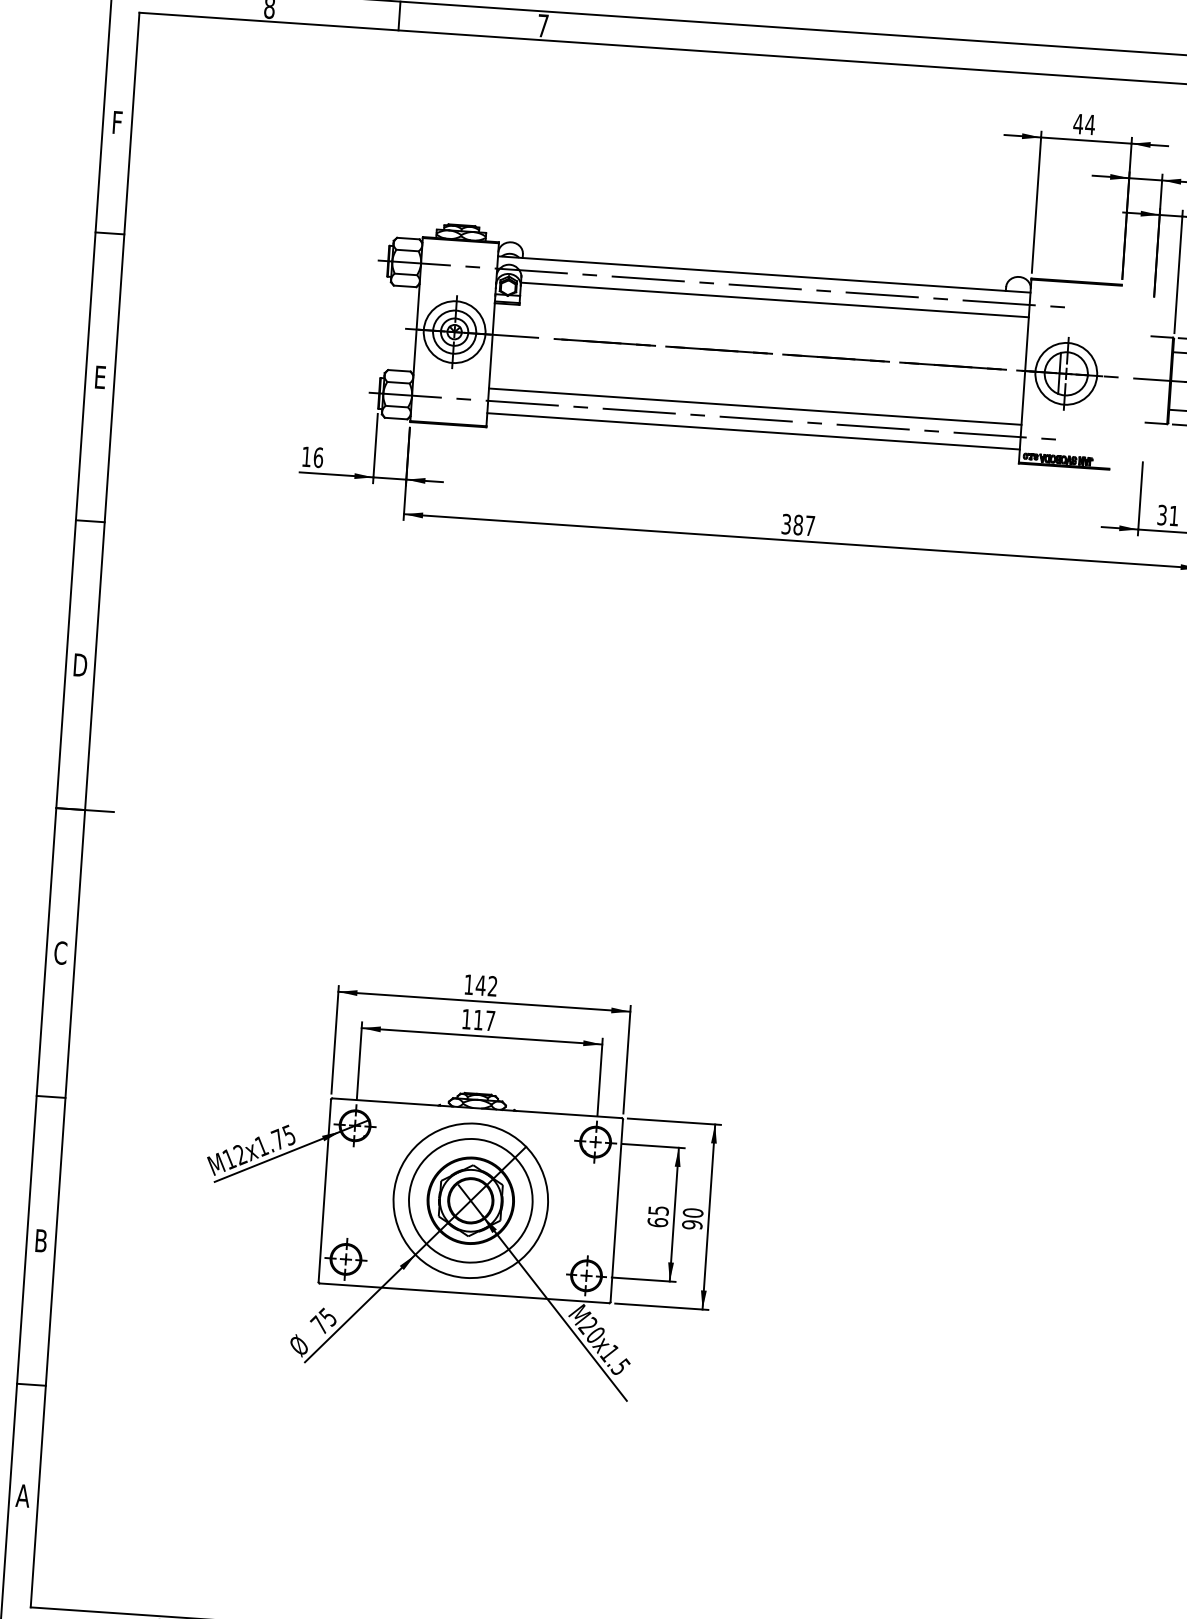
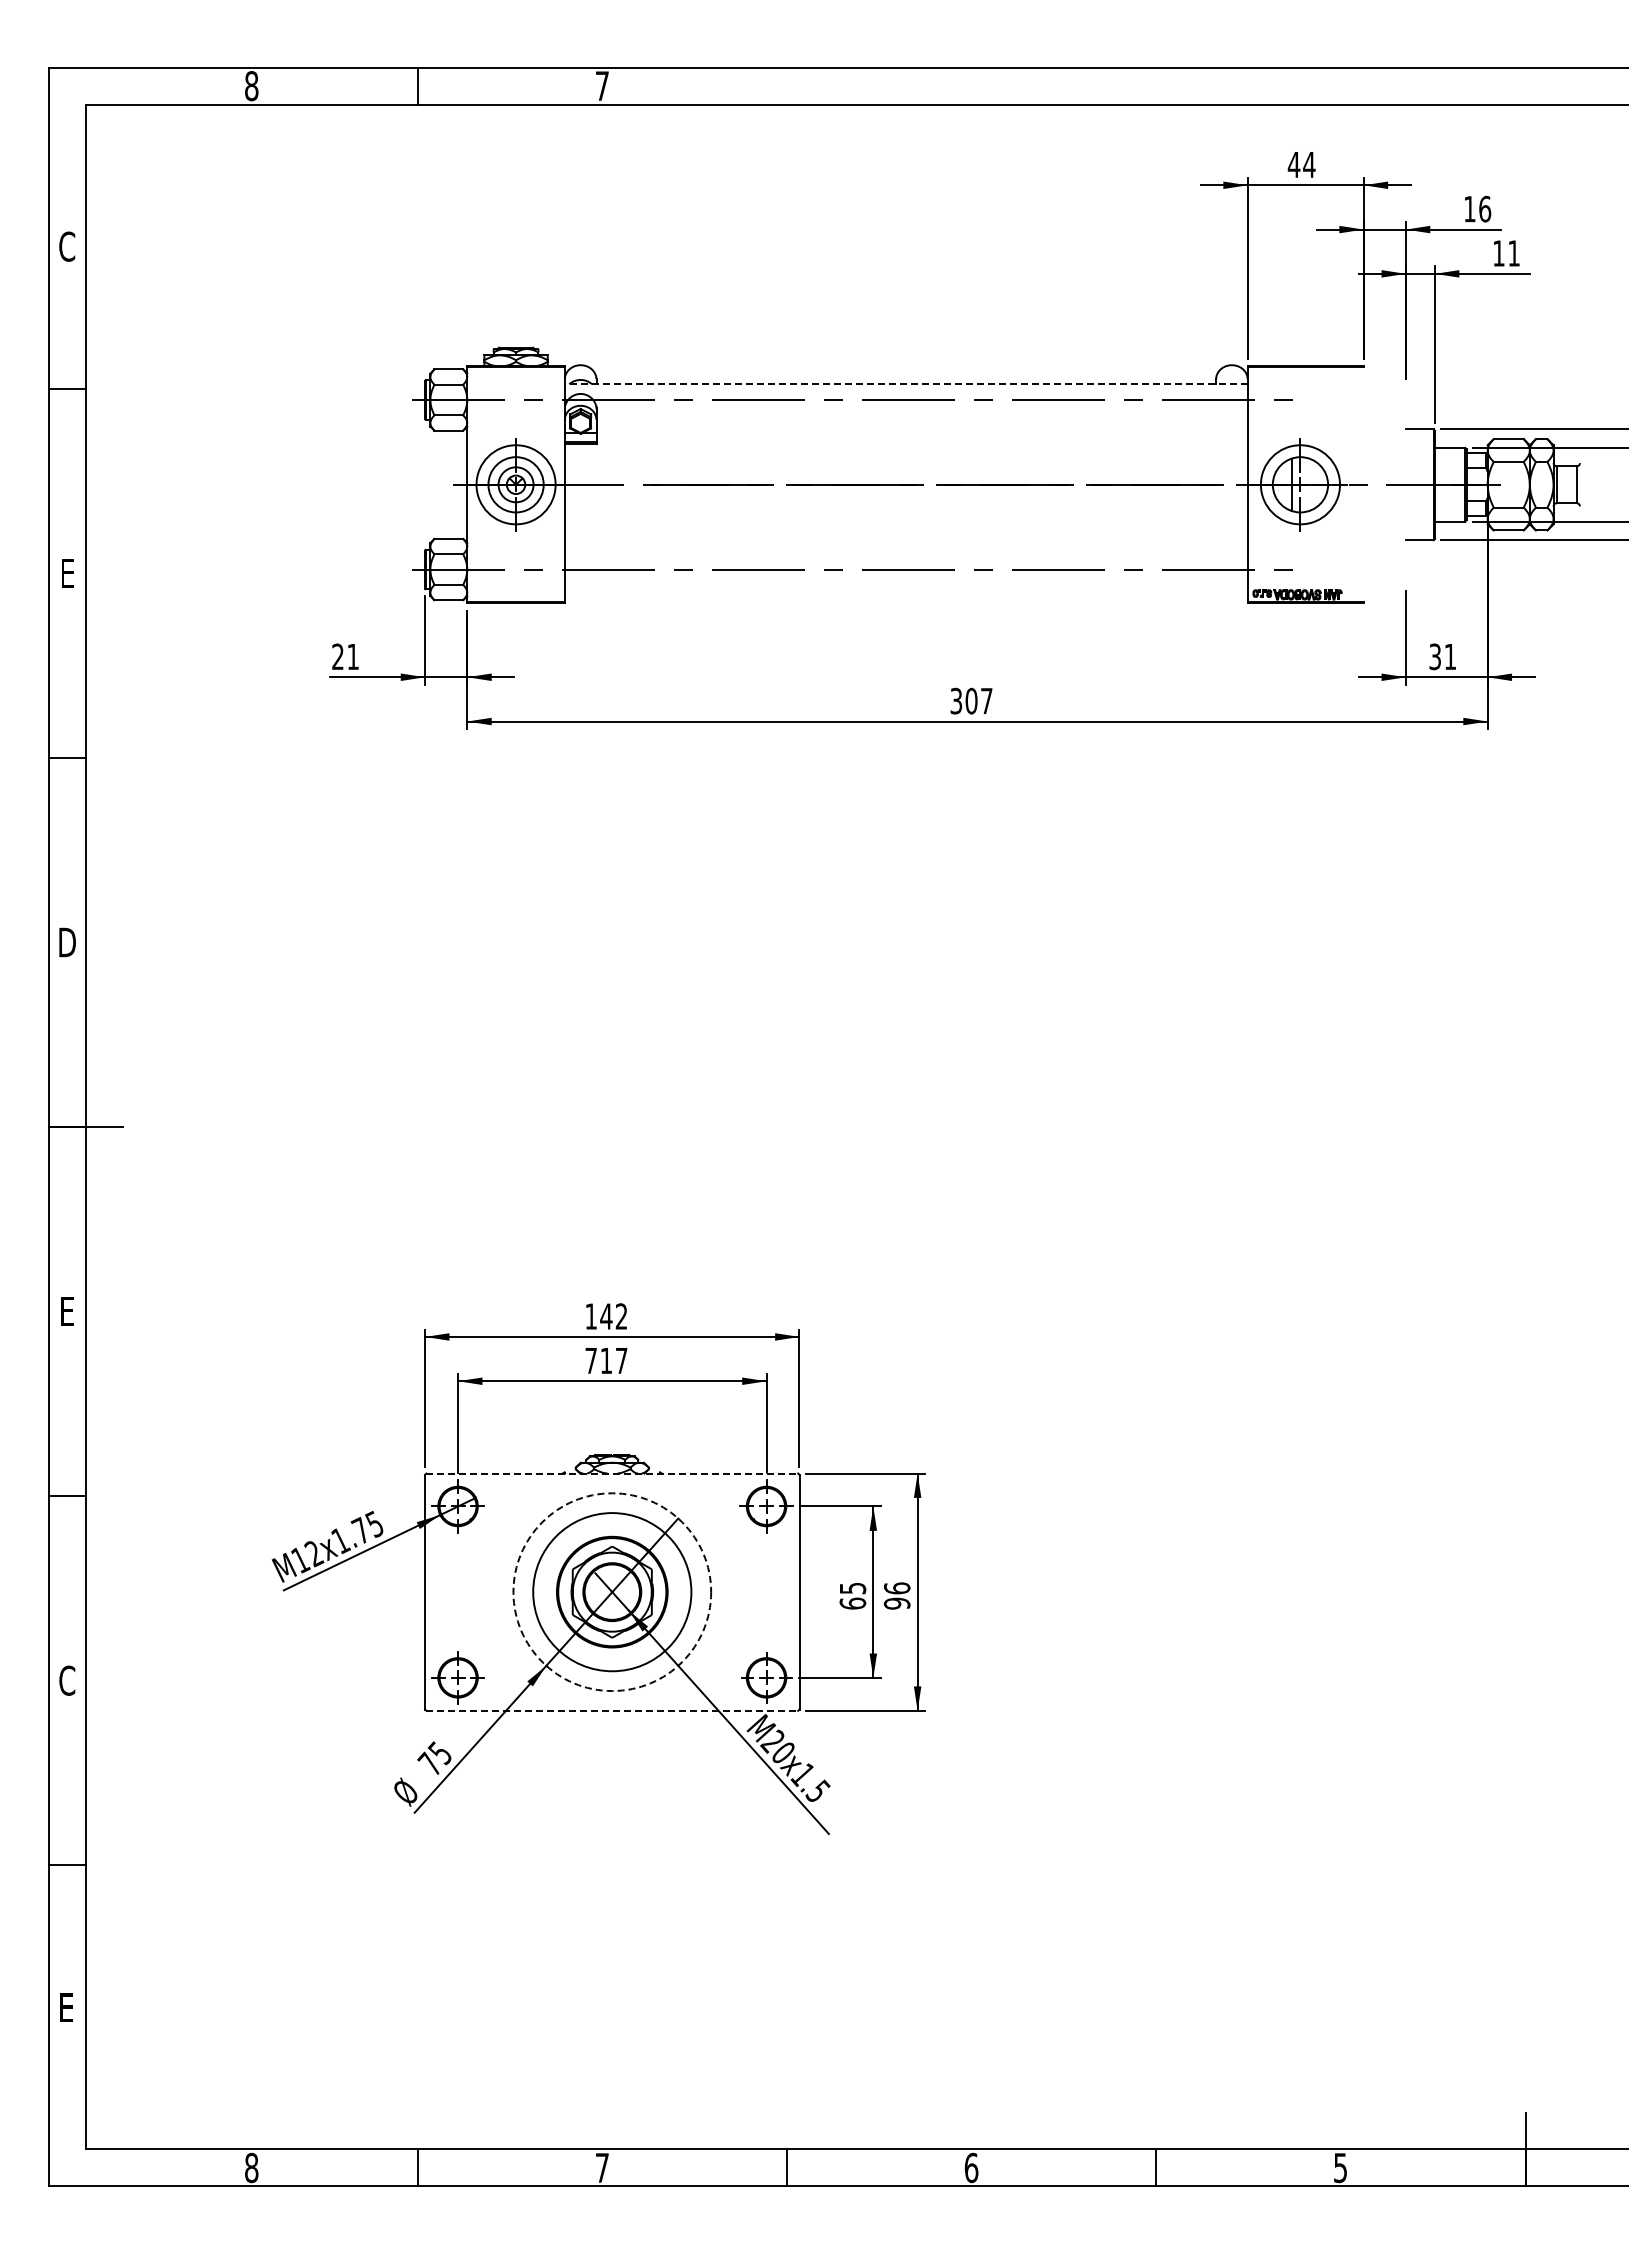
text: (117, 122) -> (67, 246), F -> C
line: (763, 274) -> (905, 384), solid -> dashed
line: (774, 299) -> (921, 415), removed
line: (754, 406) -> (905, 553), removed
line: (752, 431) -> (905, 585), removed
text: (312, 456) -> (345, 656), 16 -> 21
text: (798, 525) -> (971, 701), 387 -> 307
text: (60, 952) -> (67, 1311), C -> E
text: (466, 1018) -> (590, 1360), 117 -> 717
line: (477, 1108) -> (612, 1473), solid -> dashed
circle: (470, 1201) -> (612, 1592), solid -> dashed
text: (692, 1213) -> (896, 1588), 90 -> 96
text: (41, 1240) -> (67, 1680), B -> C
line: (464, 1293) -> (612, 1710), solid -> dashed
text: (23, 1495) -> (66, 2007), A -> E

